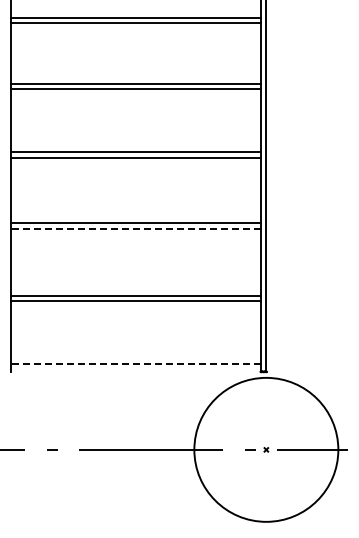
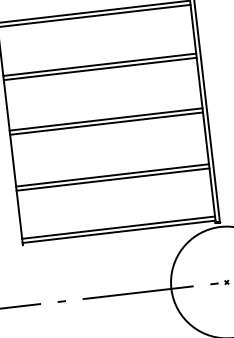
line: (135, 228) -> (106, 123), dashed -> solid
line: (135, 363) -> (118, 227), dashed -> solid
line: (135, 369) -> (118, 232), added

